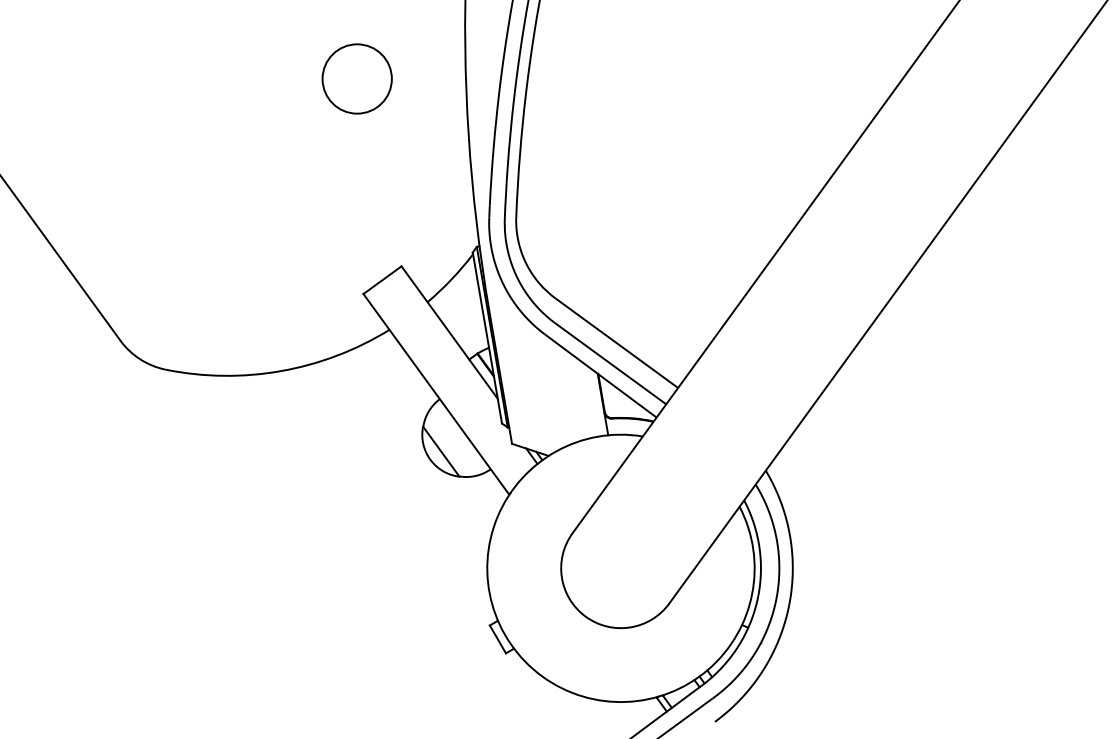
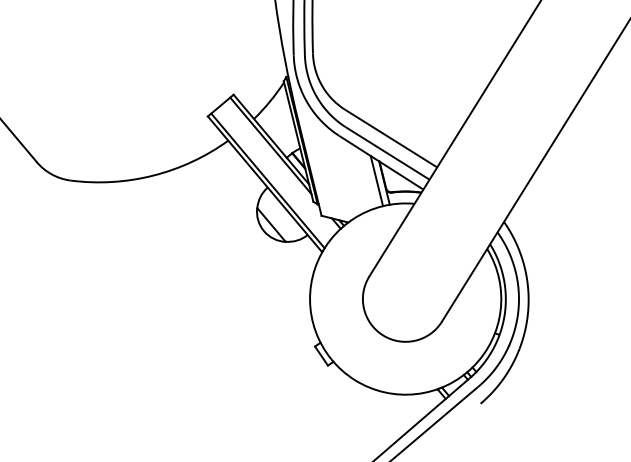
line: (448, 341) -> (270, 145), added
line: (440, 389) -> (267, 180), added
line: (592, 400) -> (376, 180), added

